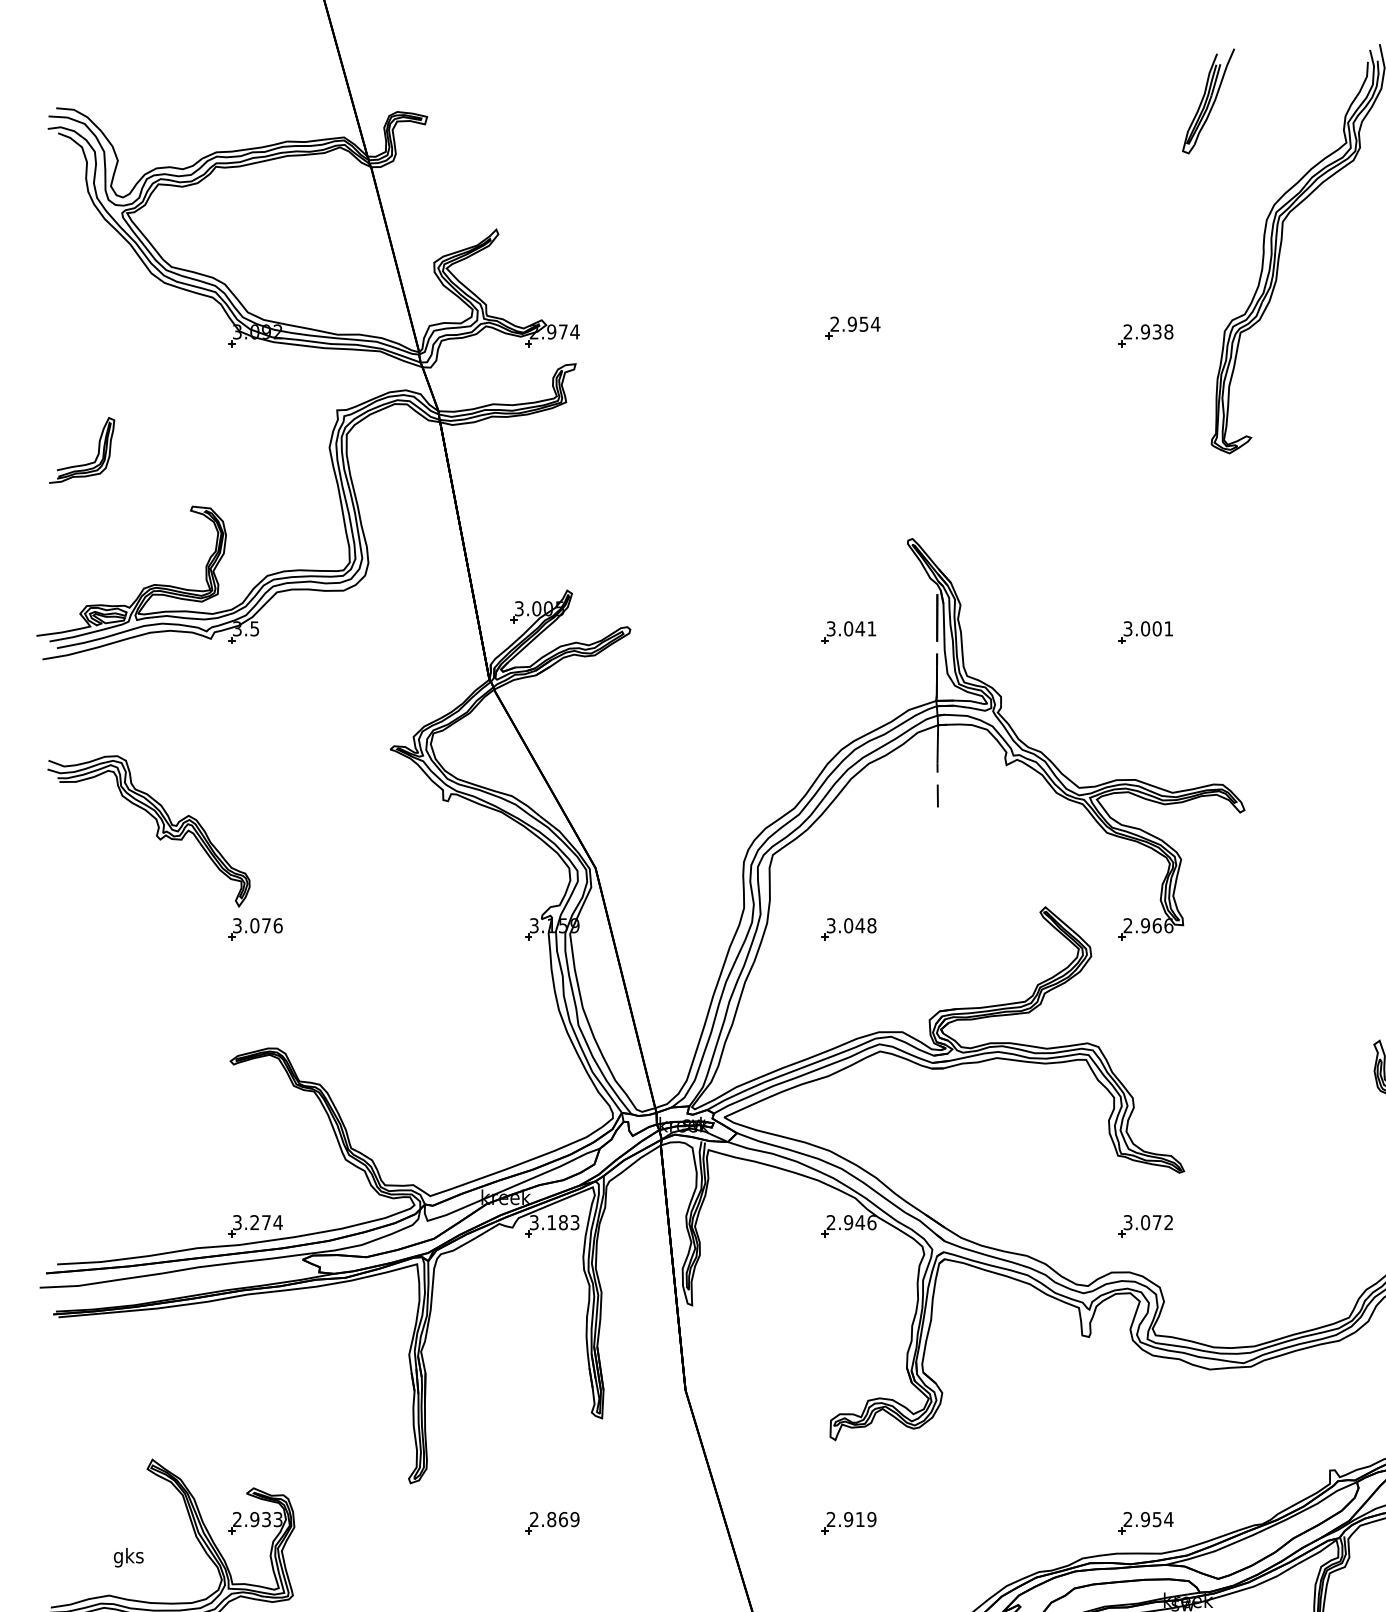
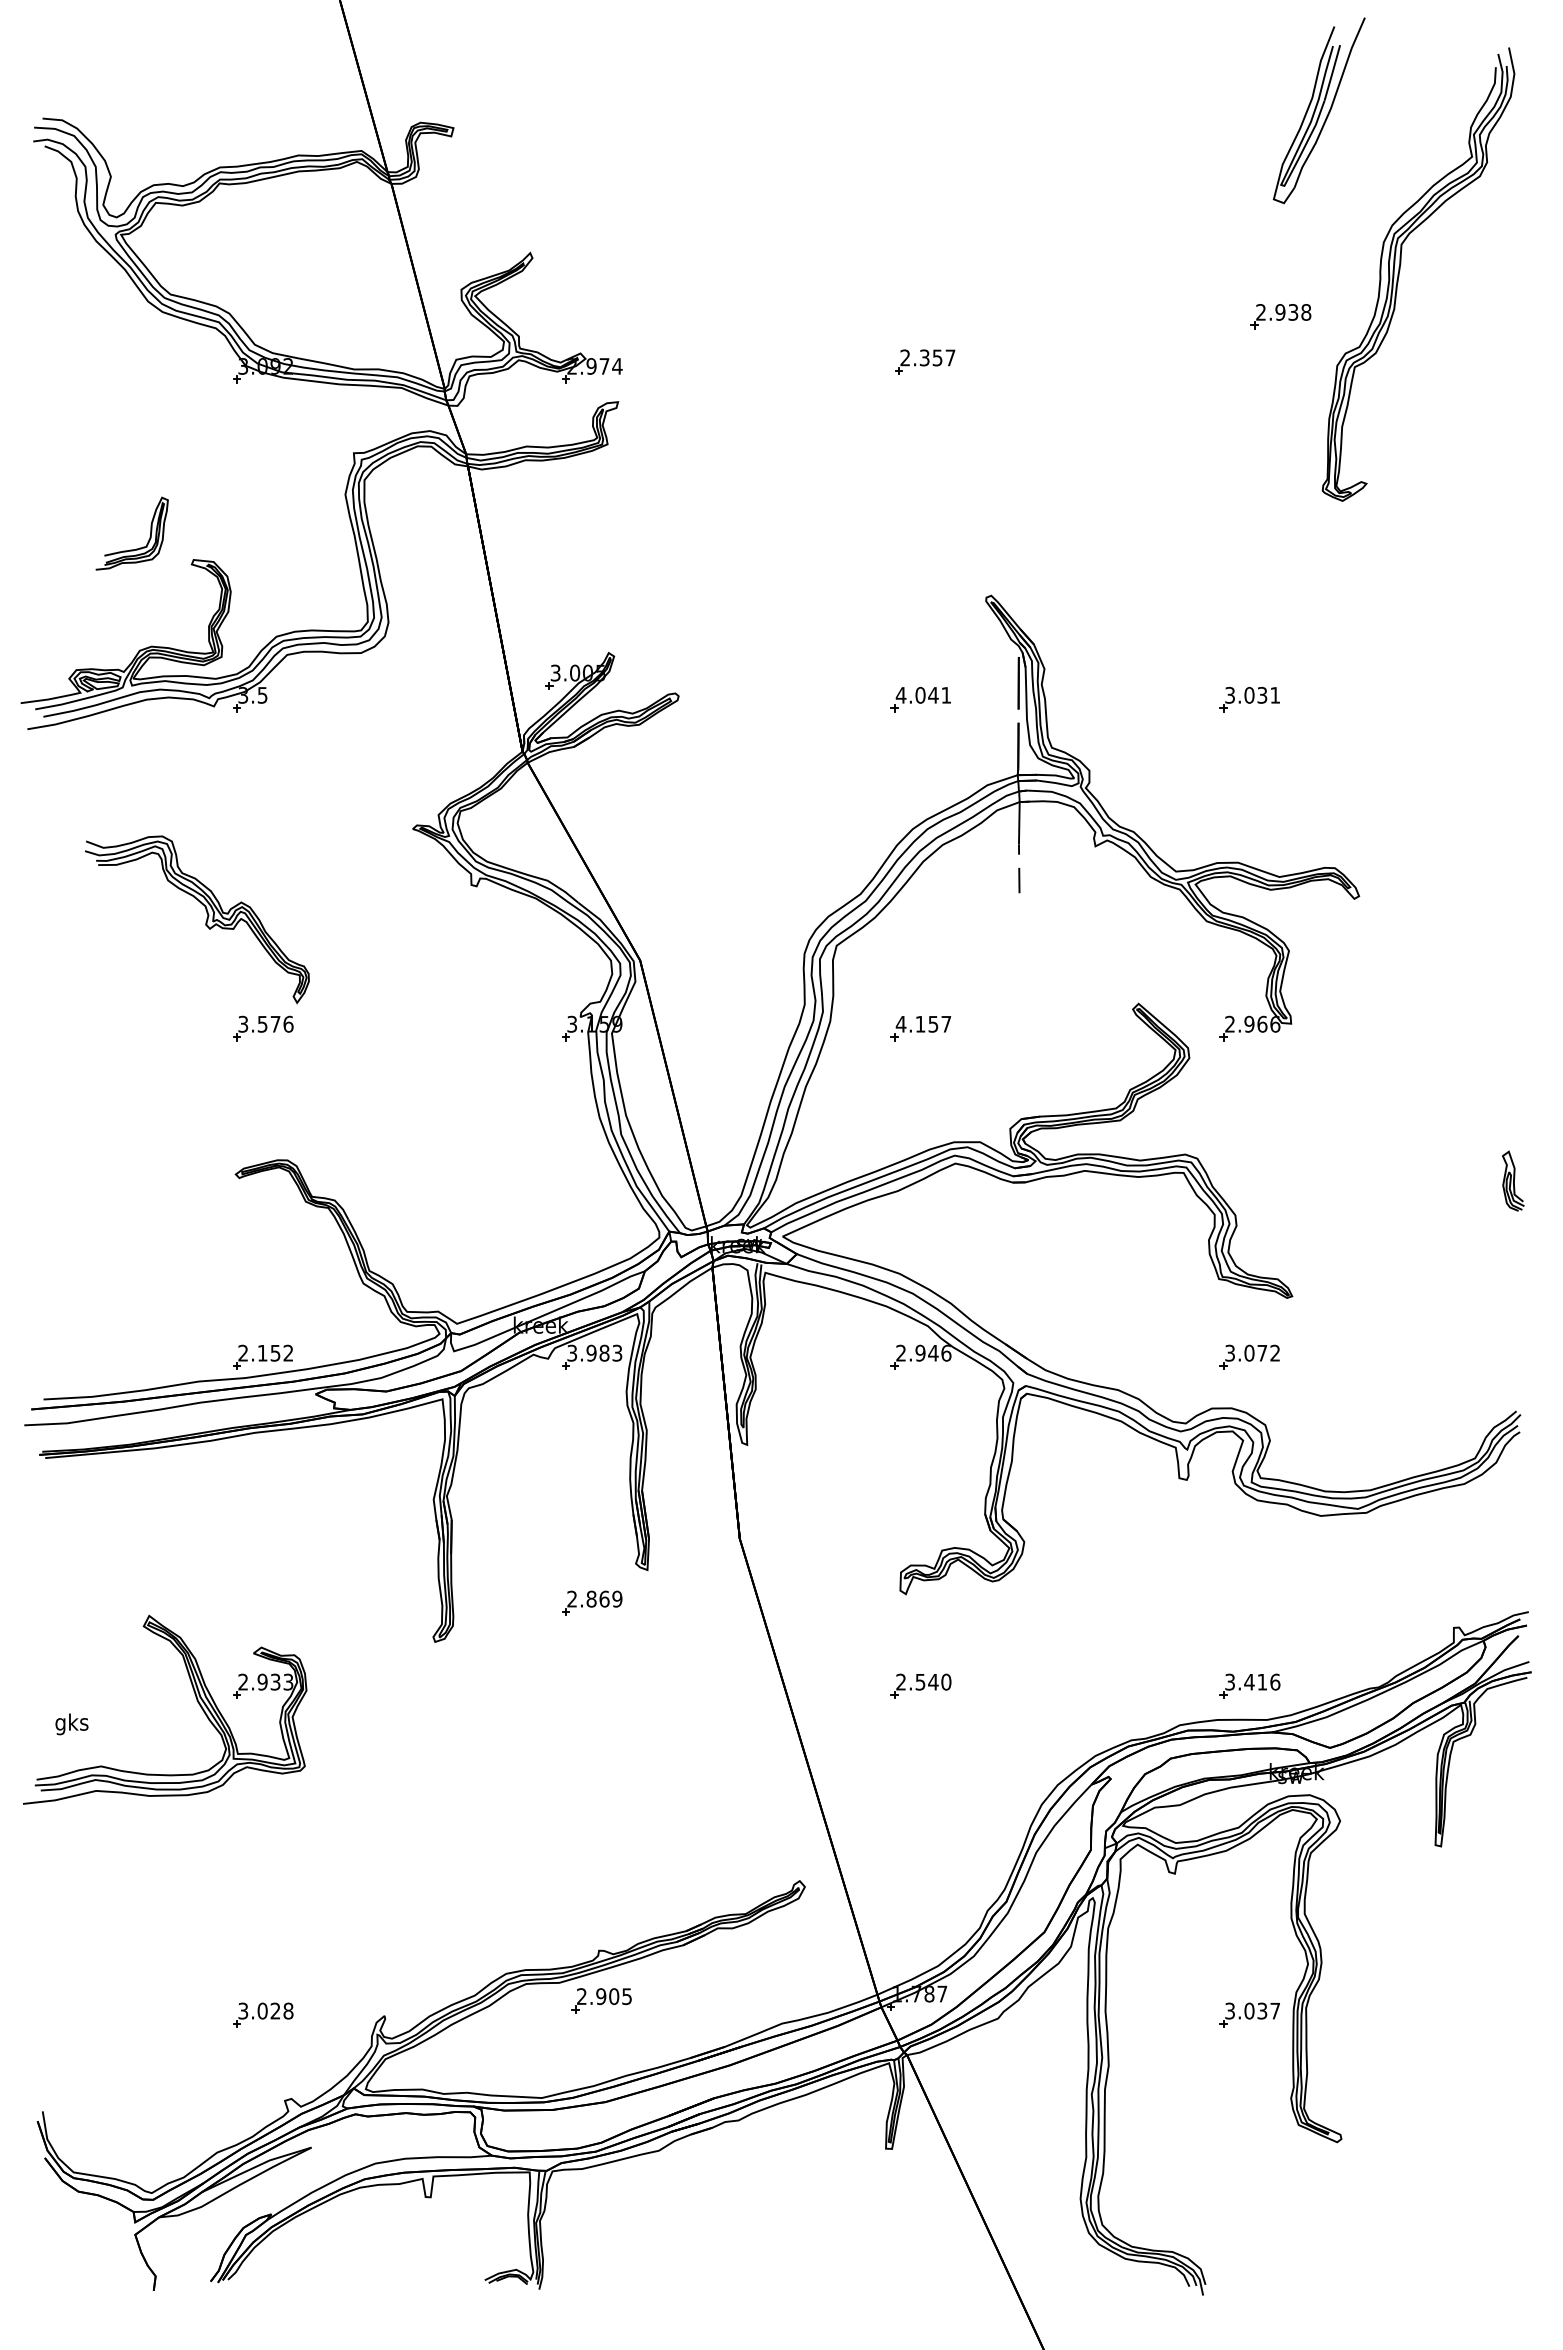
part: (1208, 100) -> (1319, 110), size x1.6
text: (863, 323) -> (937, 357), 2.954 -> 2.357
part: (1145, 335) -> (1280, 316), moved
part: (85, 463) -> (136, 548), moved
text: (830, 628) -> (900, 694), 3.041 -> 4.041
text: (1157, 628) -> (1262, 695), 3.001 -> 3.031
part: (156, 833) -> (205, 922), moved
text: (254, 925) -> (262, 1023), 3.076 -> 3.576
text: (851, 925) -> (923, 1023), 3.048 -> 4.157
text: (257, 1221) -> (265, 1352), 3.274 -> 2.152
text: (551, 1221) -> (591, 1352), 3.183 -> 3.983
text: (860, 1518) -> (933, 1681), 2.919 -> 2.540
text: (1148, 1518) -> (1252, 1681), 2.954 -> 3.416
part: (552, 1522) -> (592, 1602), moved
text: (128, 1557) -> (71, 1724), moved

